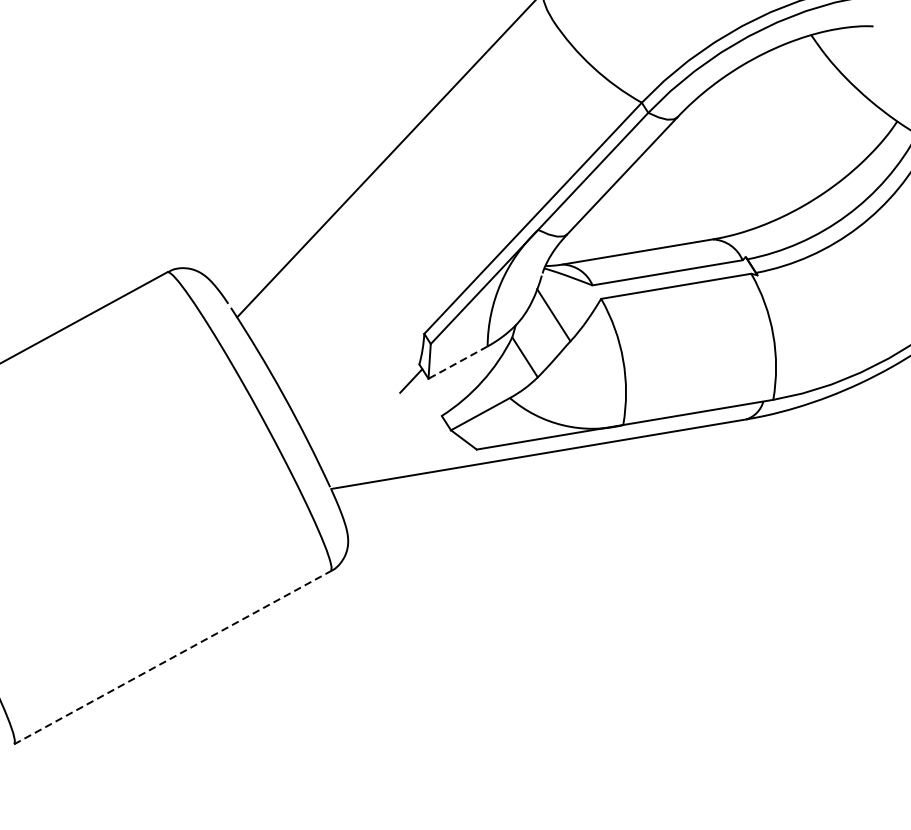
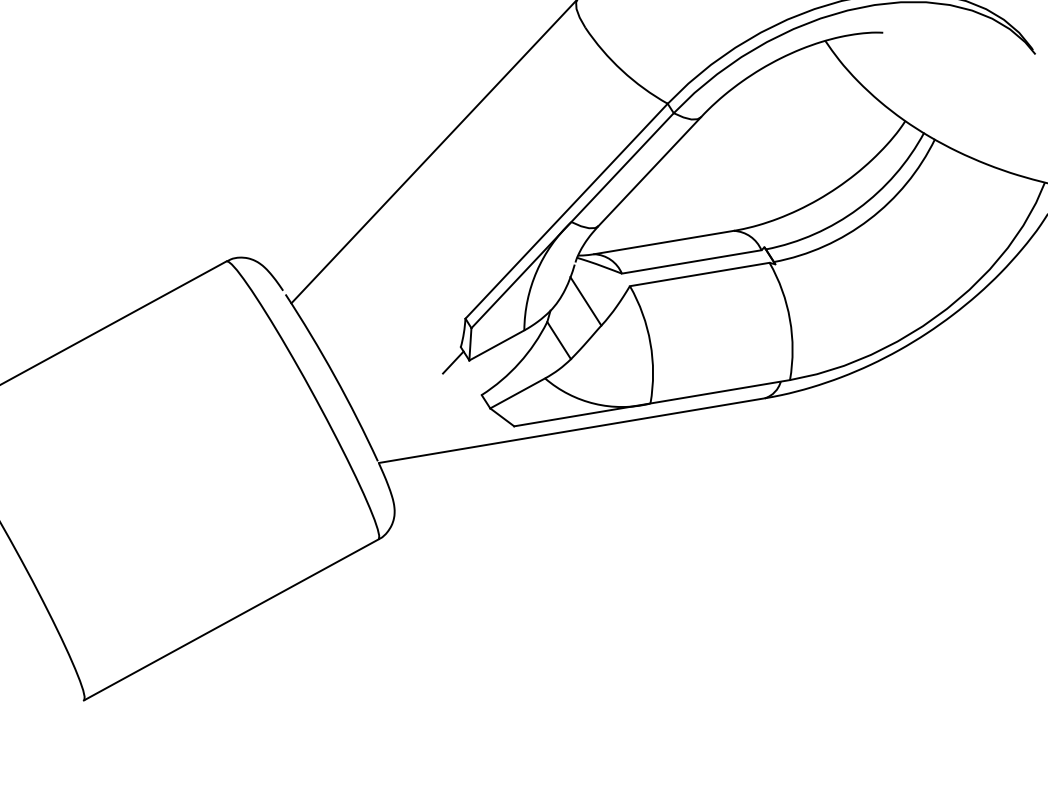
line: (457, 362) -> (496, 345), dashed -> solid
line: (172, 657) -> (231, 619), dashed -> solid

